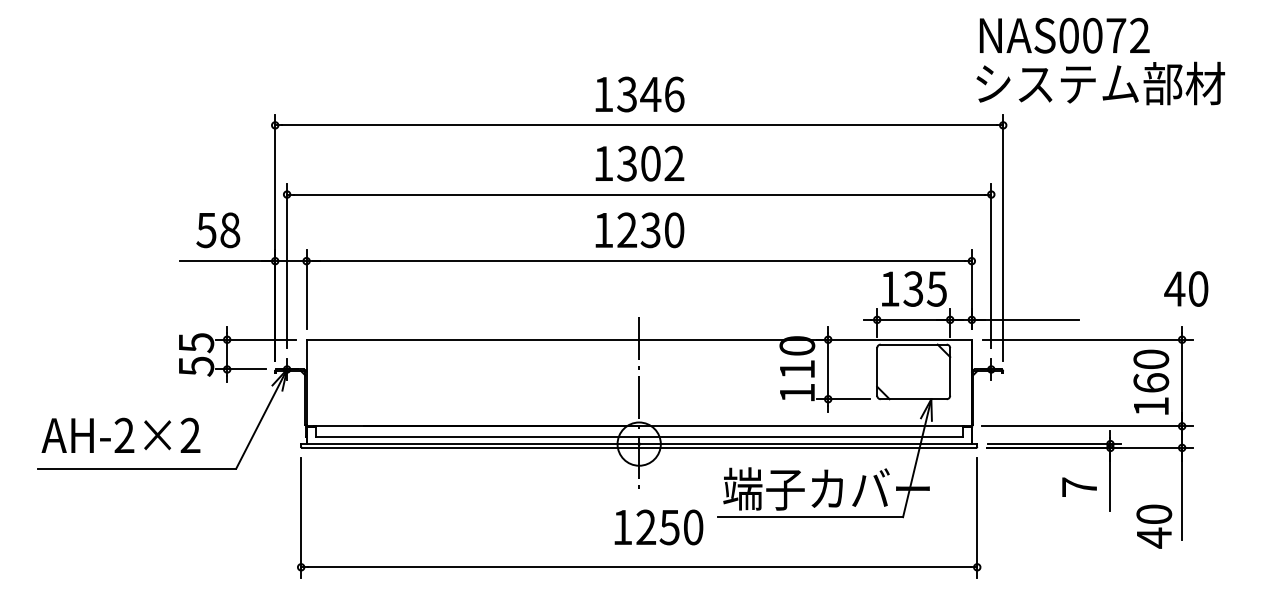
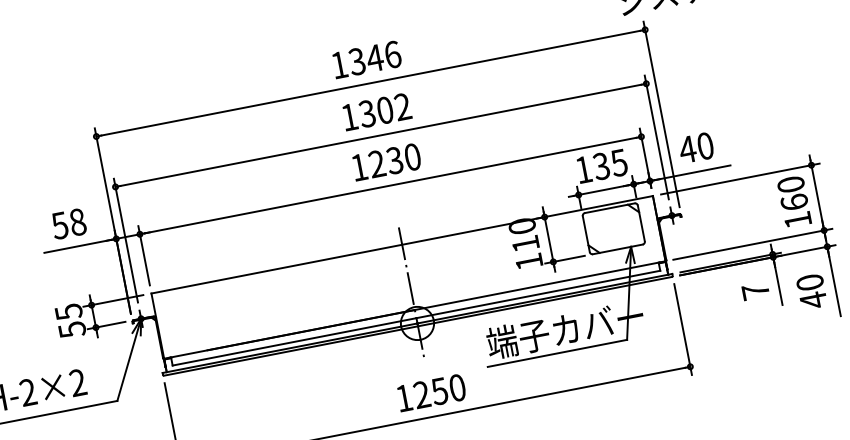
text: (1186, 288) -> (696, 147), moved
text: (1154, 526) -> (812, 291), moved
text: (658, 527) -> (431, 393), moved

